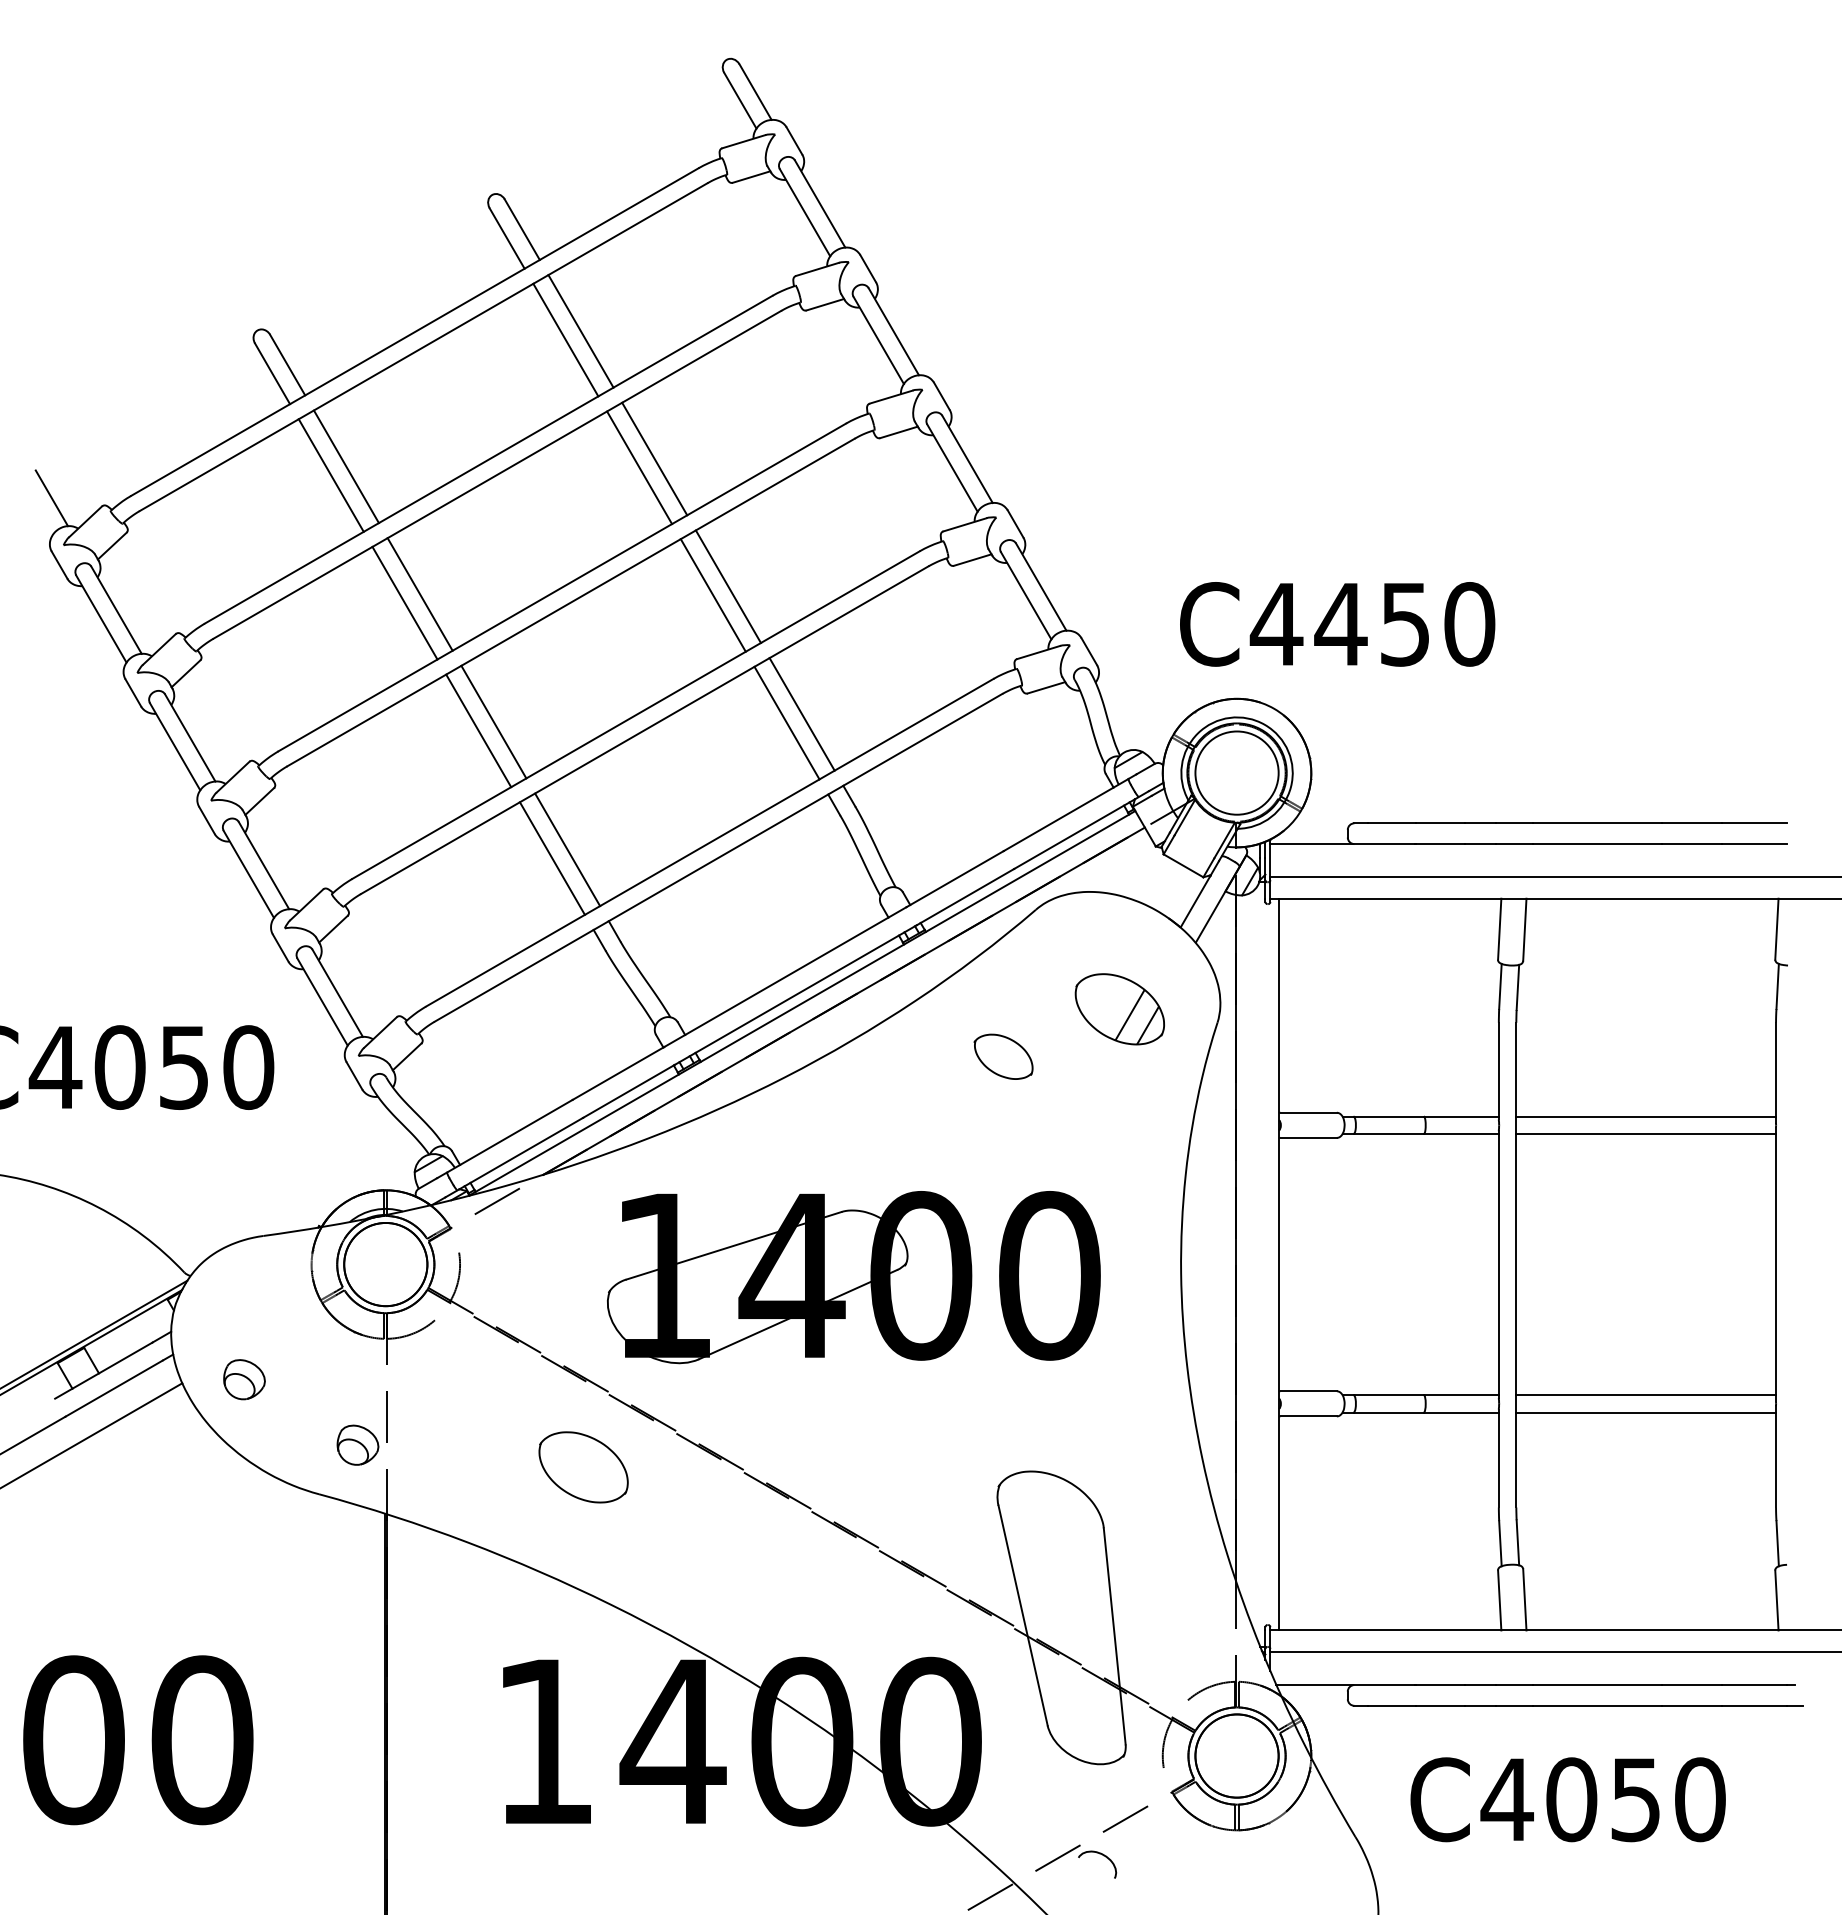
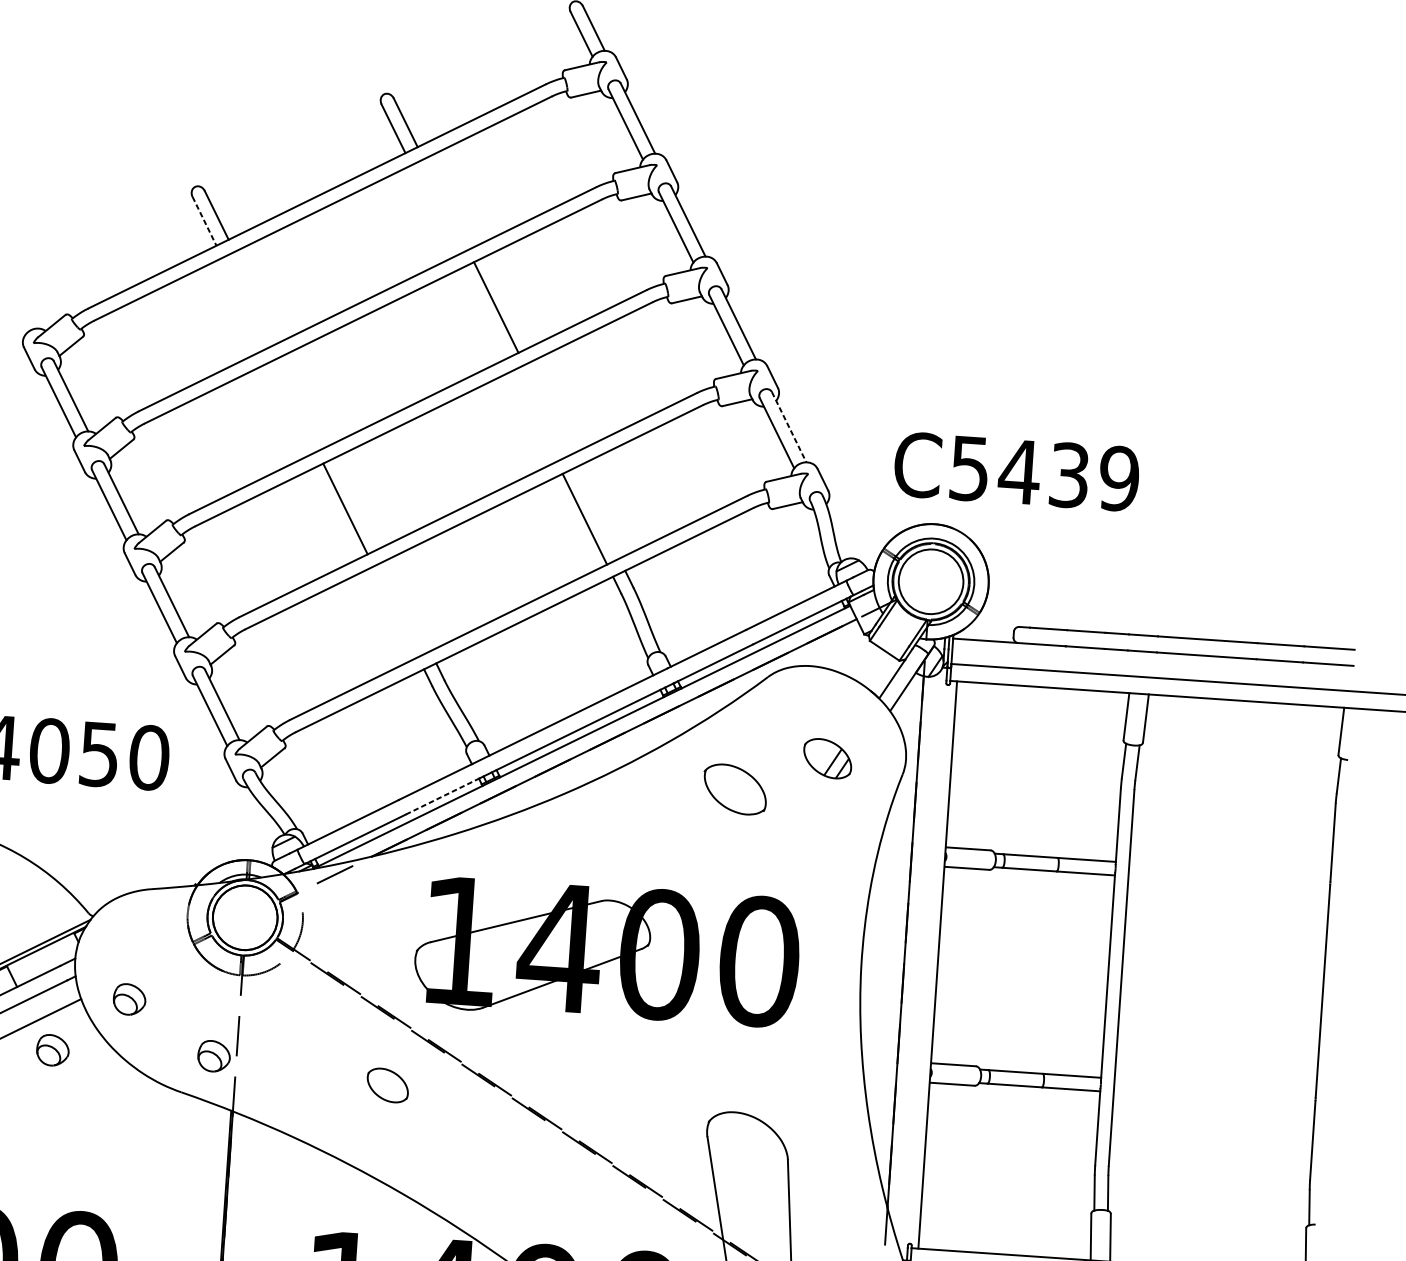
line: (580, 331) -> (445, 204), removed
line: (565, 339) -> (433, 210), removed
line: (272, 373) -> (204, 221), solid -> dashed
line: (345, 466) -> (256, 297), removed
line: (639, 467) -> (484, 313), removed
line: (330, 475) -> (244, 303), removed
line: (51, 498) -> (26, 306), removed
line: (727, 586) -> (545, 410), removed
line: (1041, 587) -> (789, 427), solid -> dashed
line: (419, 594) -> (306, 400), removed
line: (712, 595) -> (533, 416), removed
line: (404, 602) -> (294, 405), removed
text: (1372, 624) -> (1043, 473), C4450 -> C5439
line: (801, 714) -> (596, 513), removed
line: (493, 721) -> (357, 502), removed
line: (567, 849) -> (408, 605), removed
line: (551, 858) -> (395, 611), removed
part: (1119, 1009) -> (827, 758), size x0.7
part: (1003, 1056) -> (735, 789), size x1.4
line: (628, 1091) -> (442, 796), solid -> dashed
line: (1646, 1116) -> (1230, 869), removed
line: (1646, 1134) -> (1229, 883), removed
line: (1646, 1395) -> (1215, 1085), removed
line: (1646, 1412) -> (1214, 1099), removed
part: (150, 1451) -> (52, 1050), added
part: (583, 1467) -> (387, 1085), size x0.6

